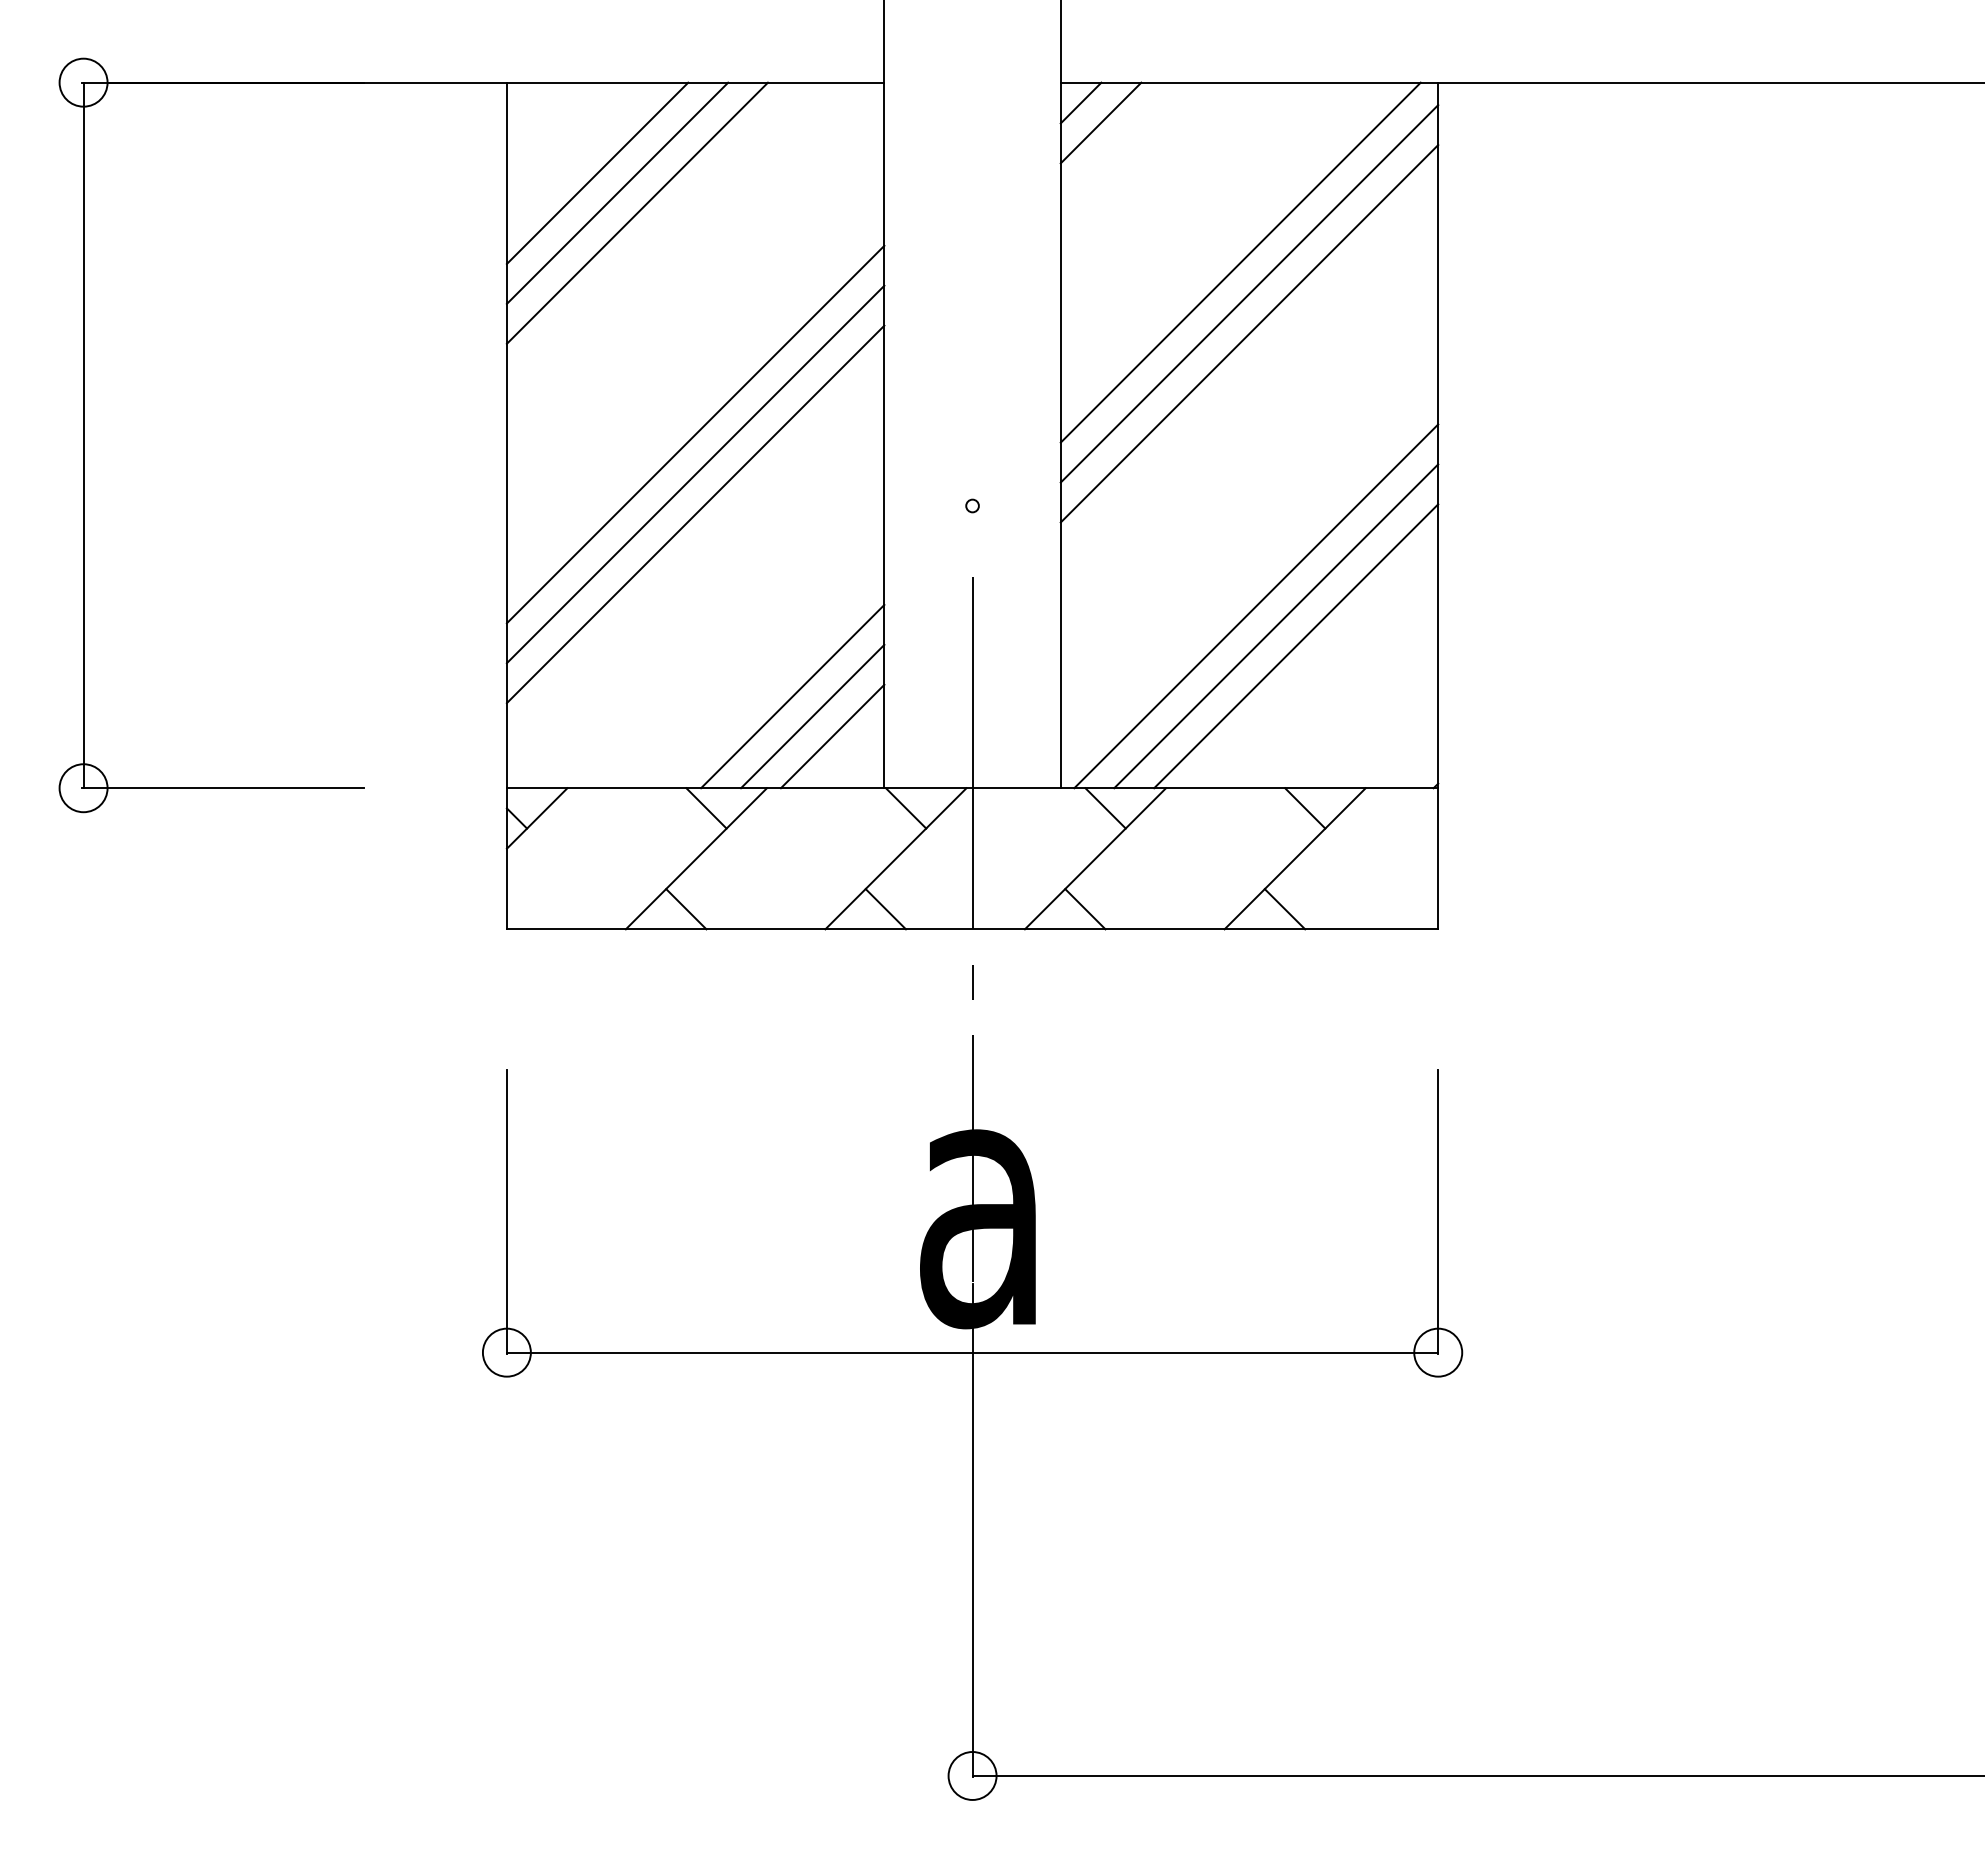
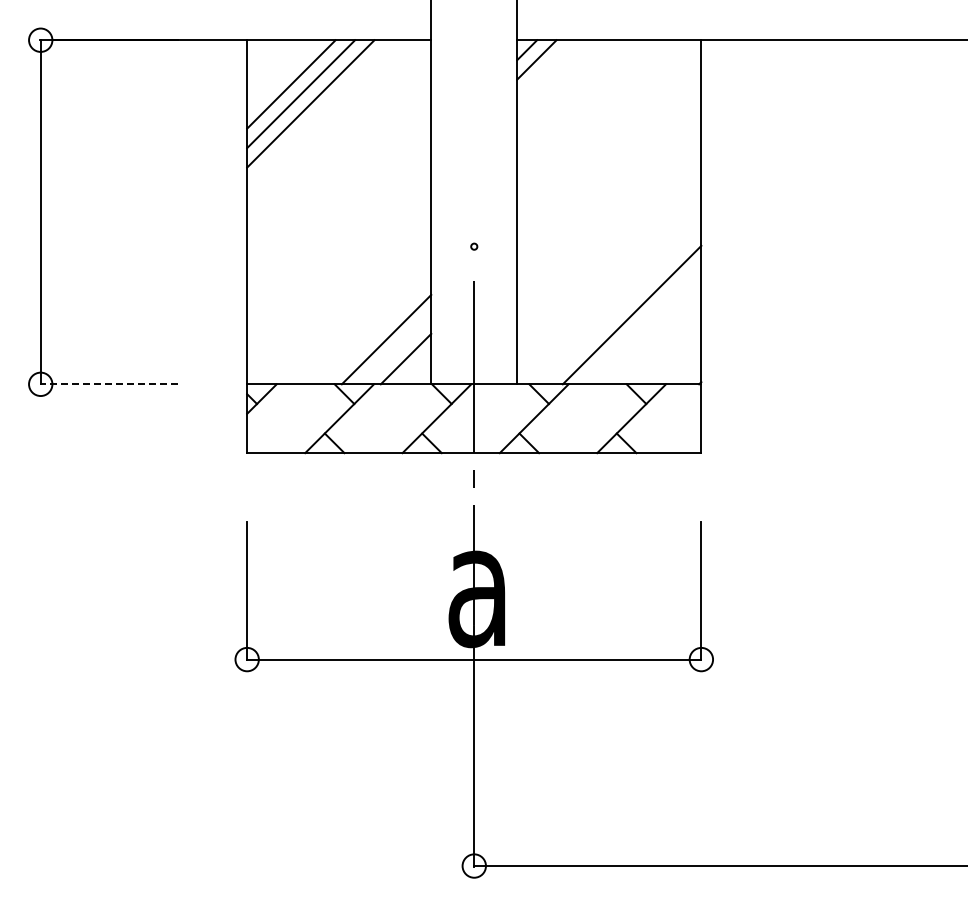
line: (1239, 261) -> (604, 127), removed
line: (1249, 294) -> (609, 143), removed
line: (1249, 333) -> (609, 162), removed
line: (696, 433) -> (339, 211), removed
line: (696, 474) -> (339, 231), removed
line: (696, 513) -> (339, 250), removed
line: (1255, 606) -> (612, 295), removed
line: (1276, 626) -> (622, 305), removed
line: (813, 716) -> (396, 349), removed
line: (222, 788) -> (108, 384), solid -> dashed

